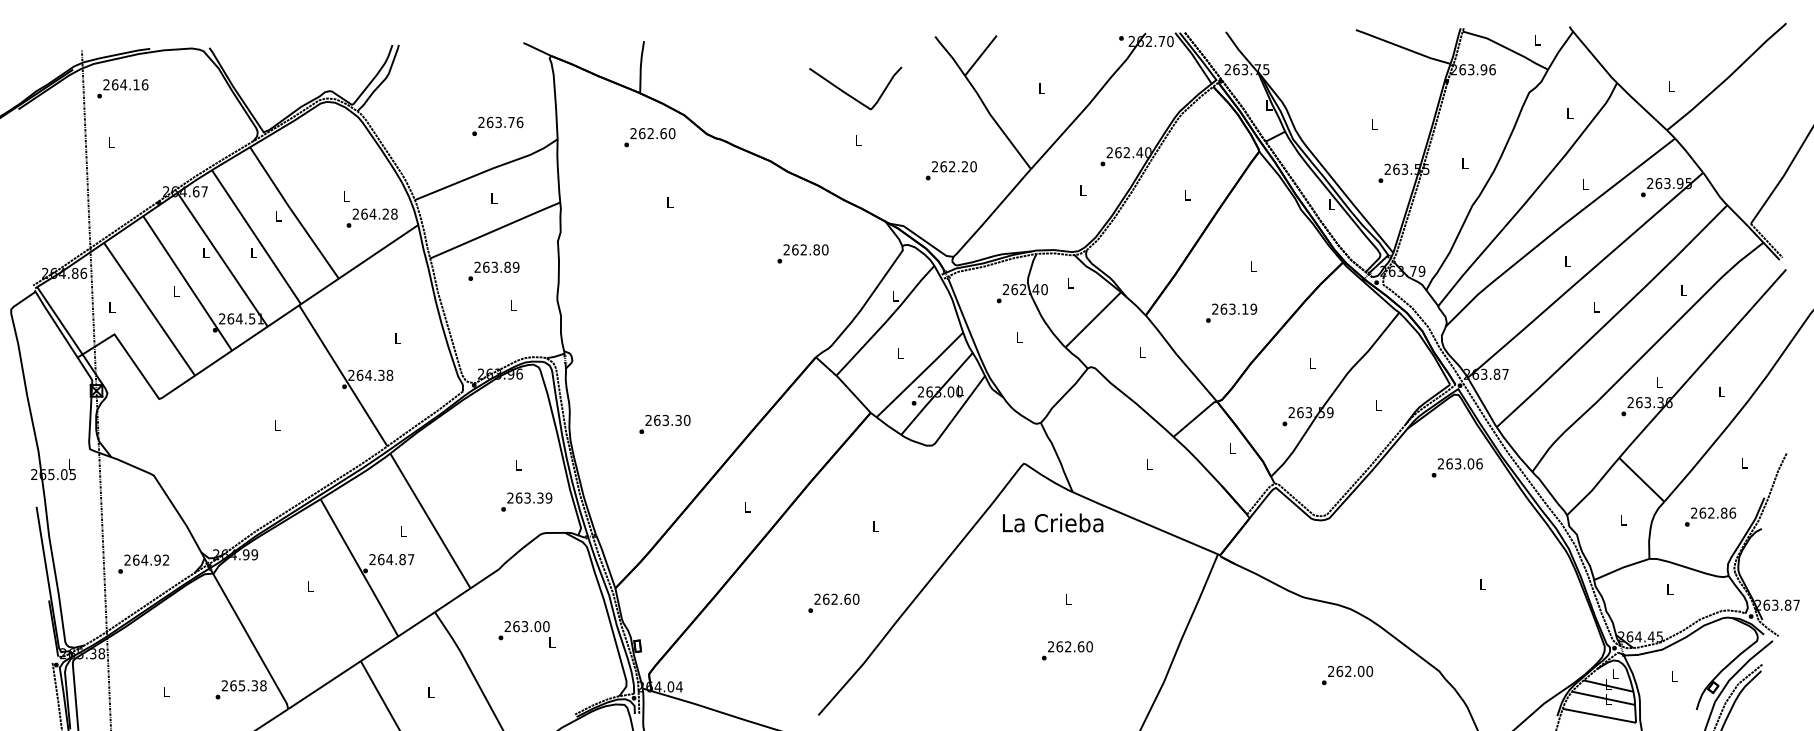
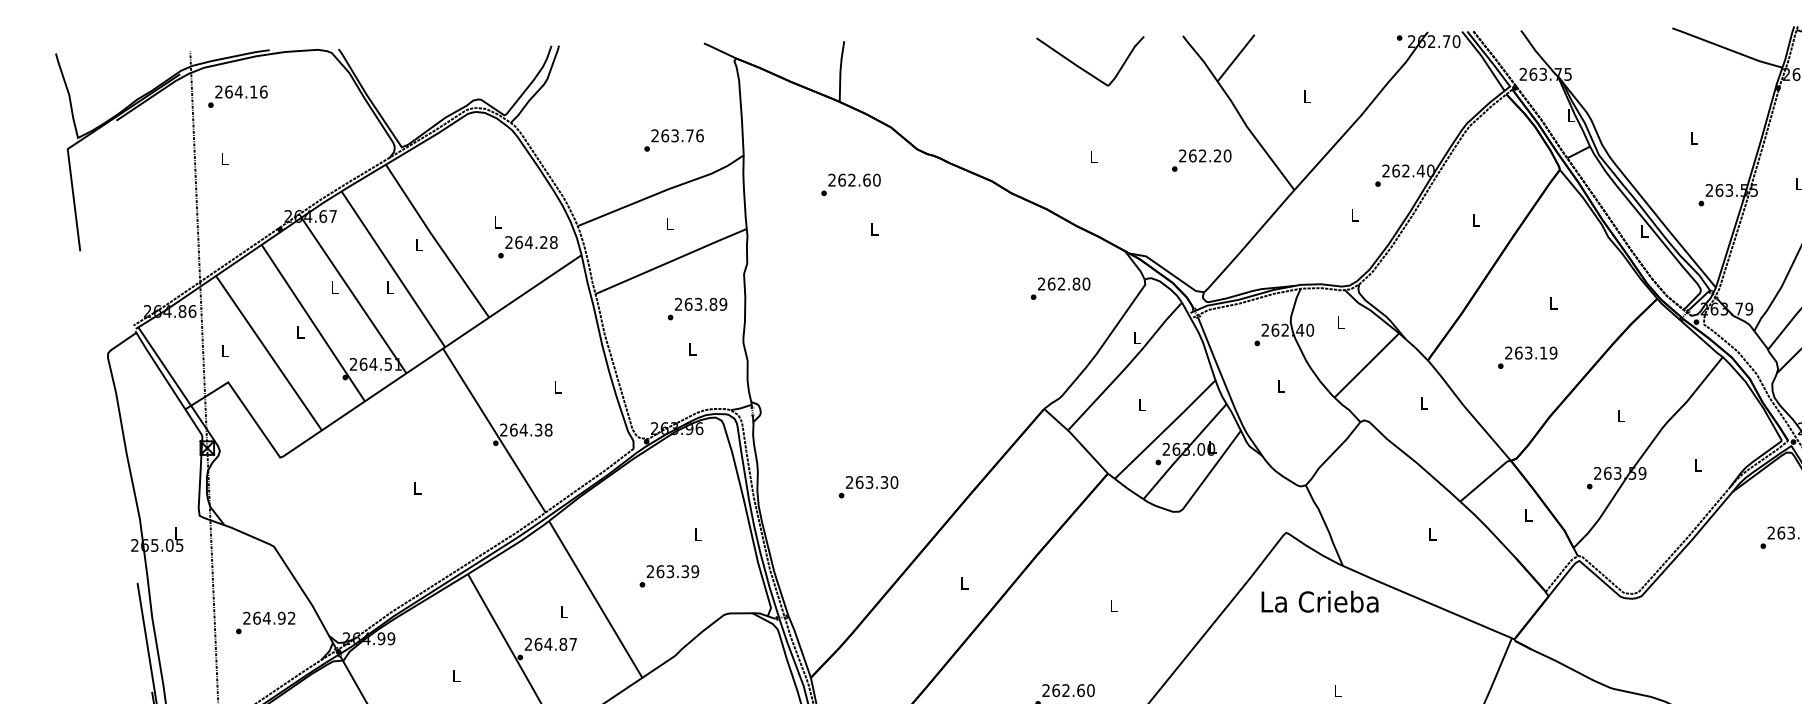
curve: (851, 95) -> (1085, 69), moved
text: (649, 137) -> (850, 184), moved
text: (951, 170) -> (1201, 160), moved
text: (802, 253) -> (1059, 288), moved
text: (493, 270) -> (697, 308), moved
text: (526, 501) -> (669, 575), moved
text: (143, 563) -> (265, 622), moved

